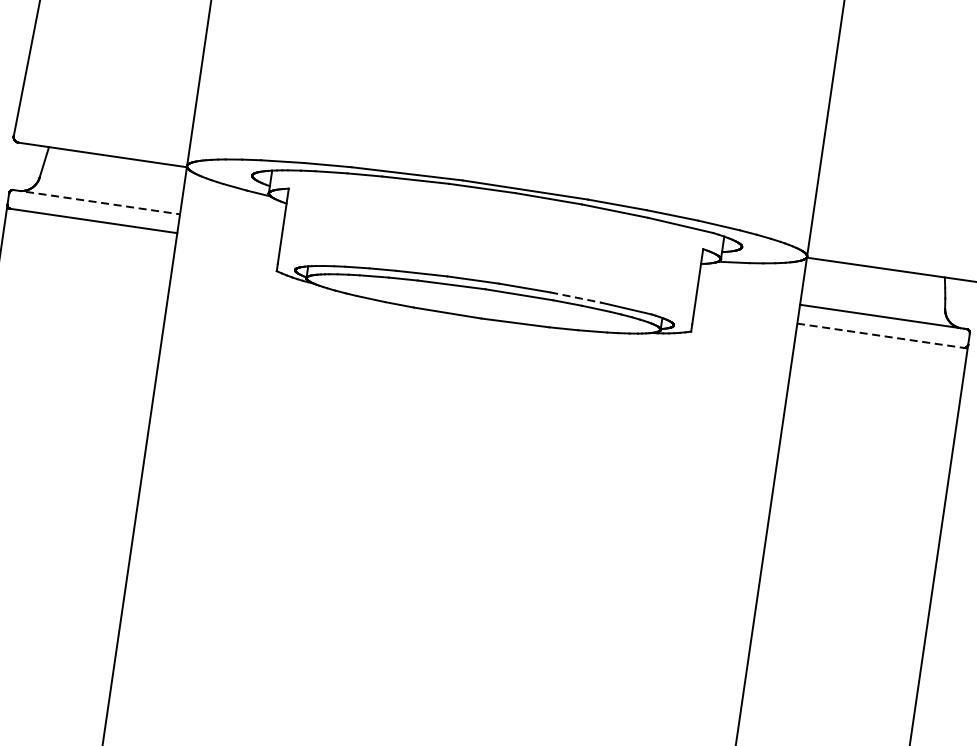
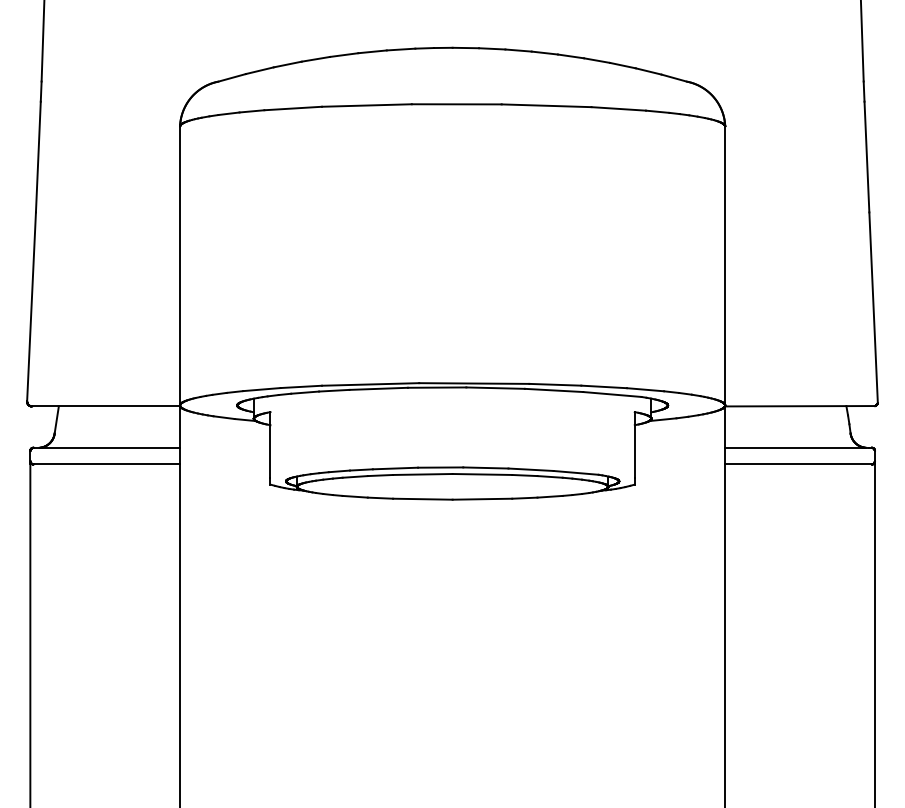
line: (97, 201) -> (107, 447), dashed -> solid
line: (576, 297) -> (531, 469), dashed -> solid
line: (882, 336) -> (800, 464), dashed -> solid

